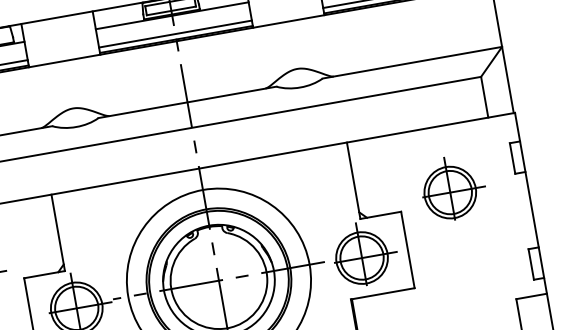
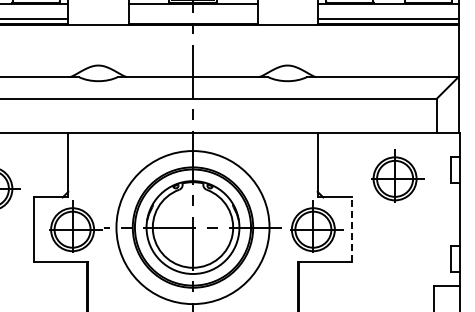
line: (174, 34) -> (192, 19), removed
part: (452, 188) -> (397, 175), moved
line: (408, 249) -> (352, 229), solid -> dashed

